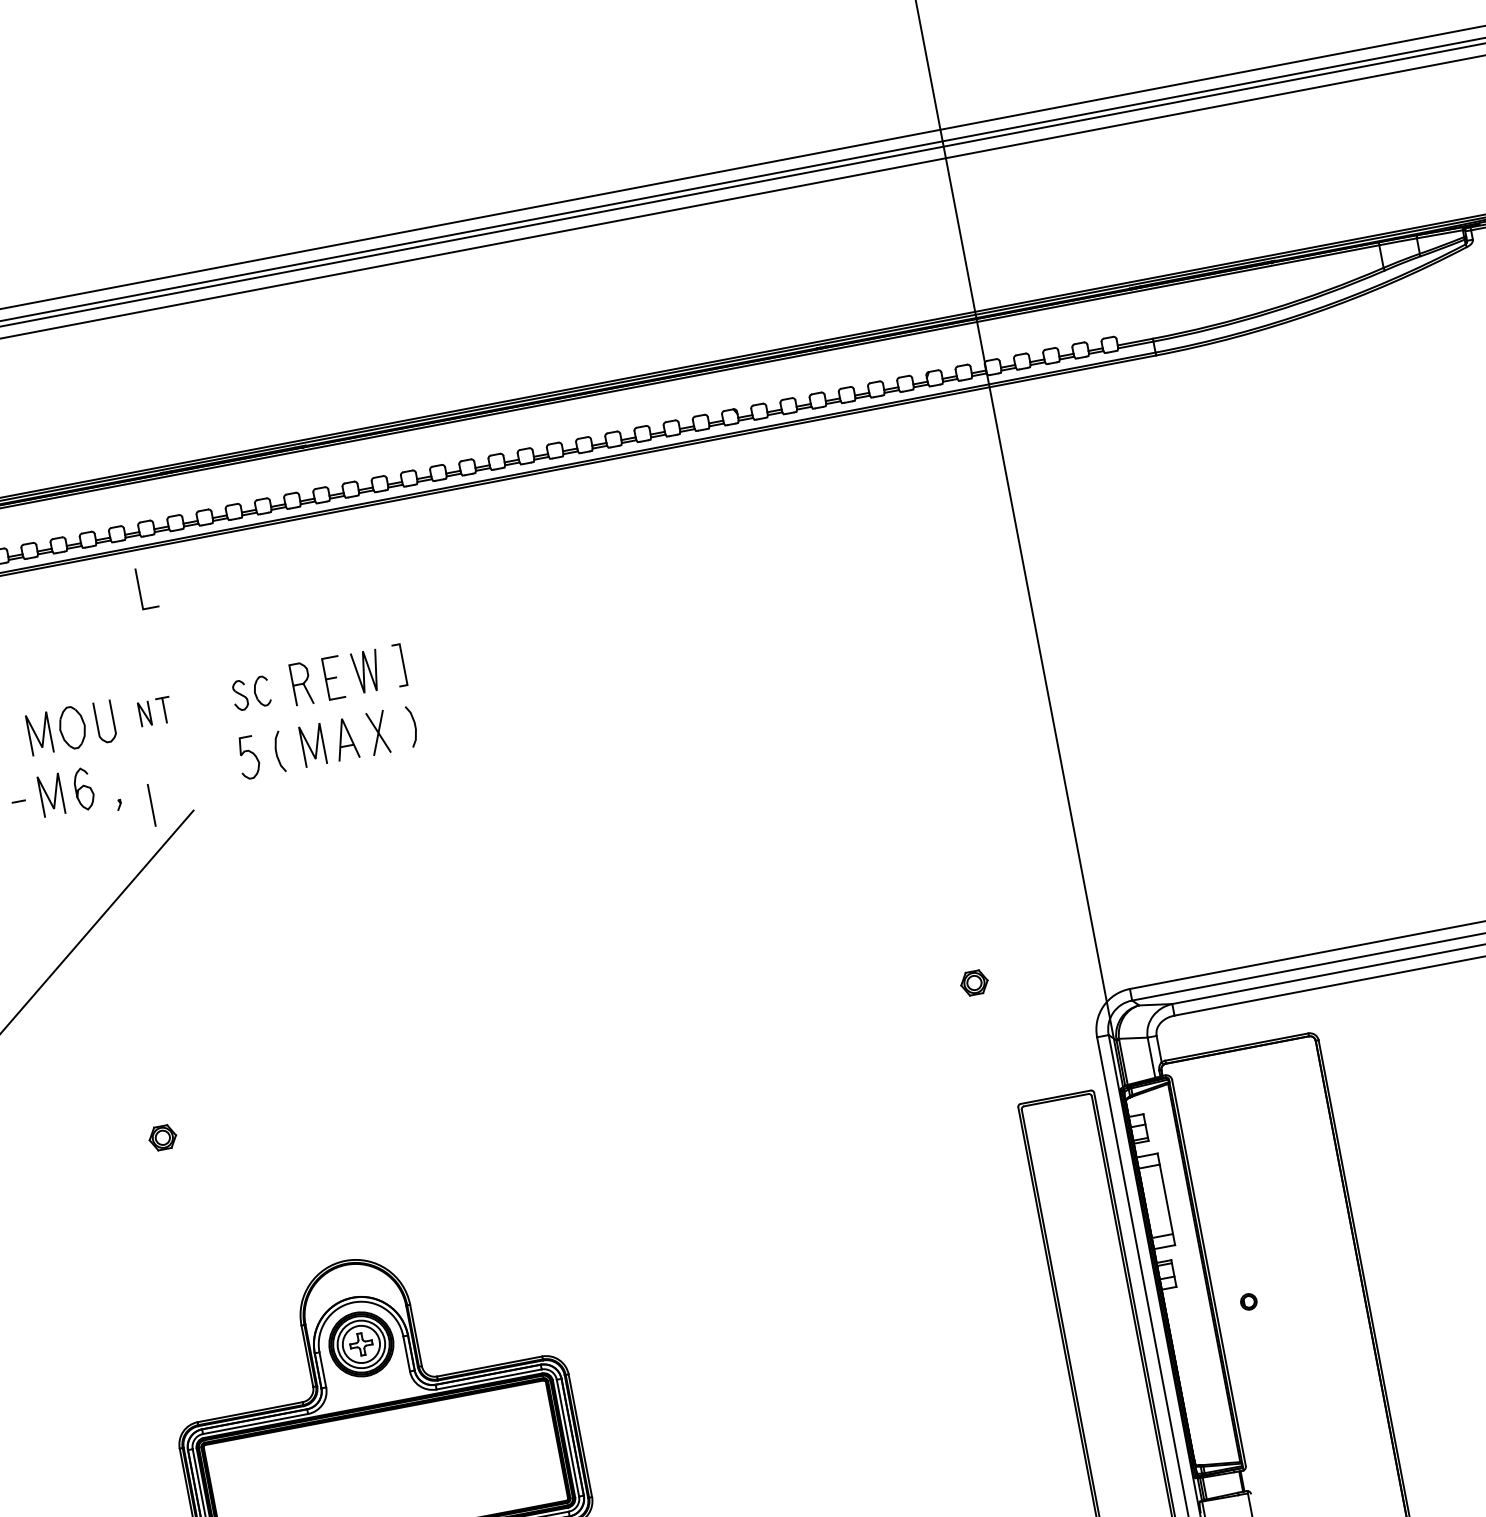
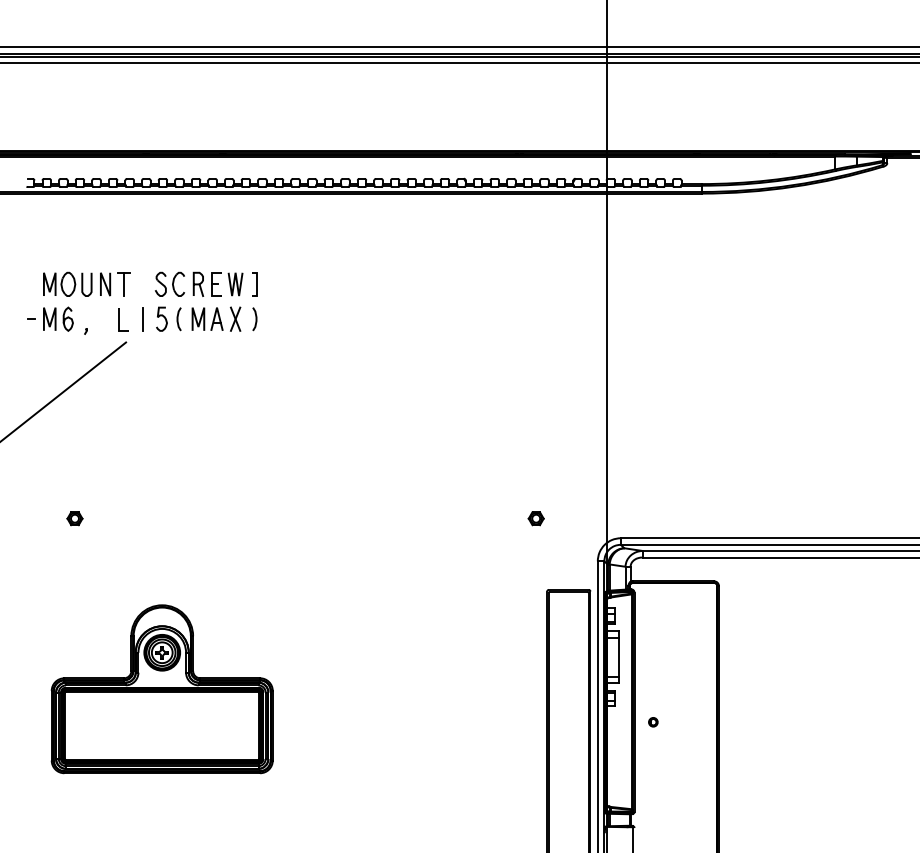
line: (139, 589) -> (119, 319), moved
part: (250, 692) -> (169, 283), size x1.43
part: (155, 712) -> (115, 284), size x1.67
line: (151, 805) -> (142, 319), moved

